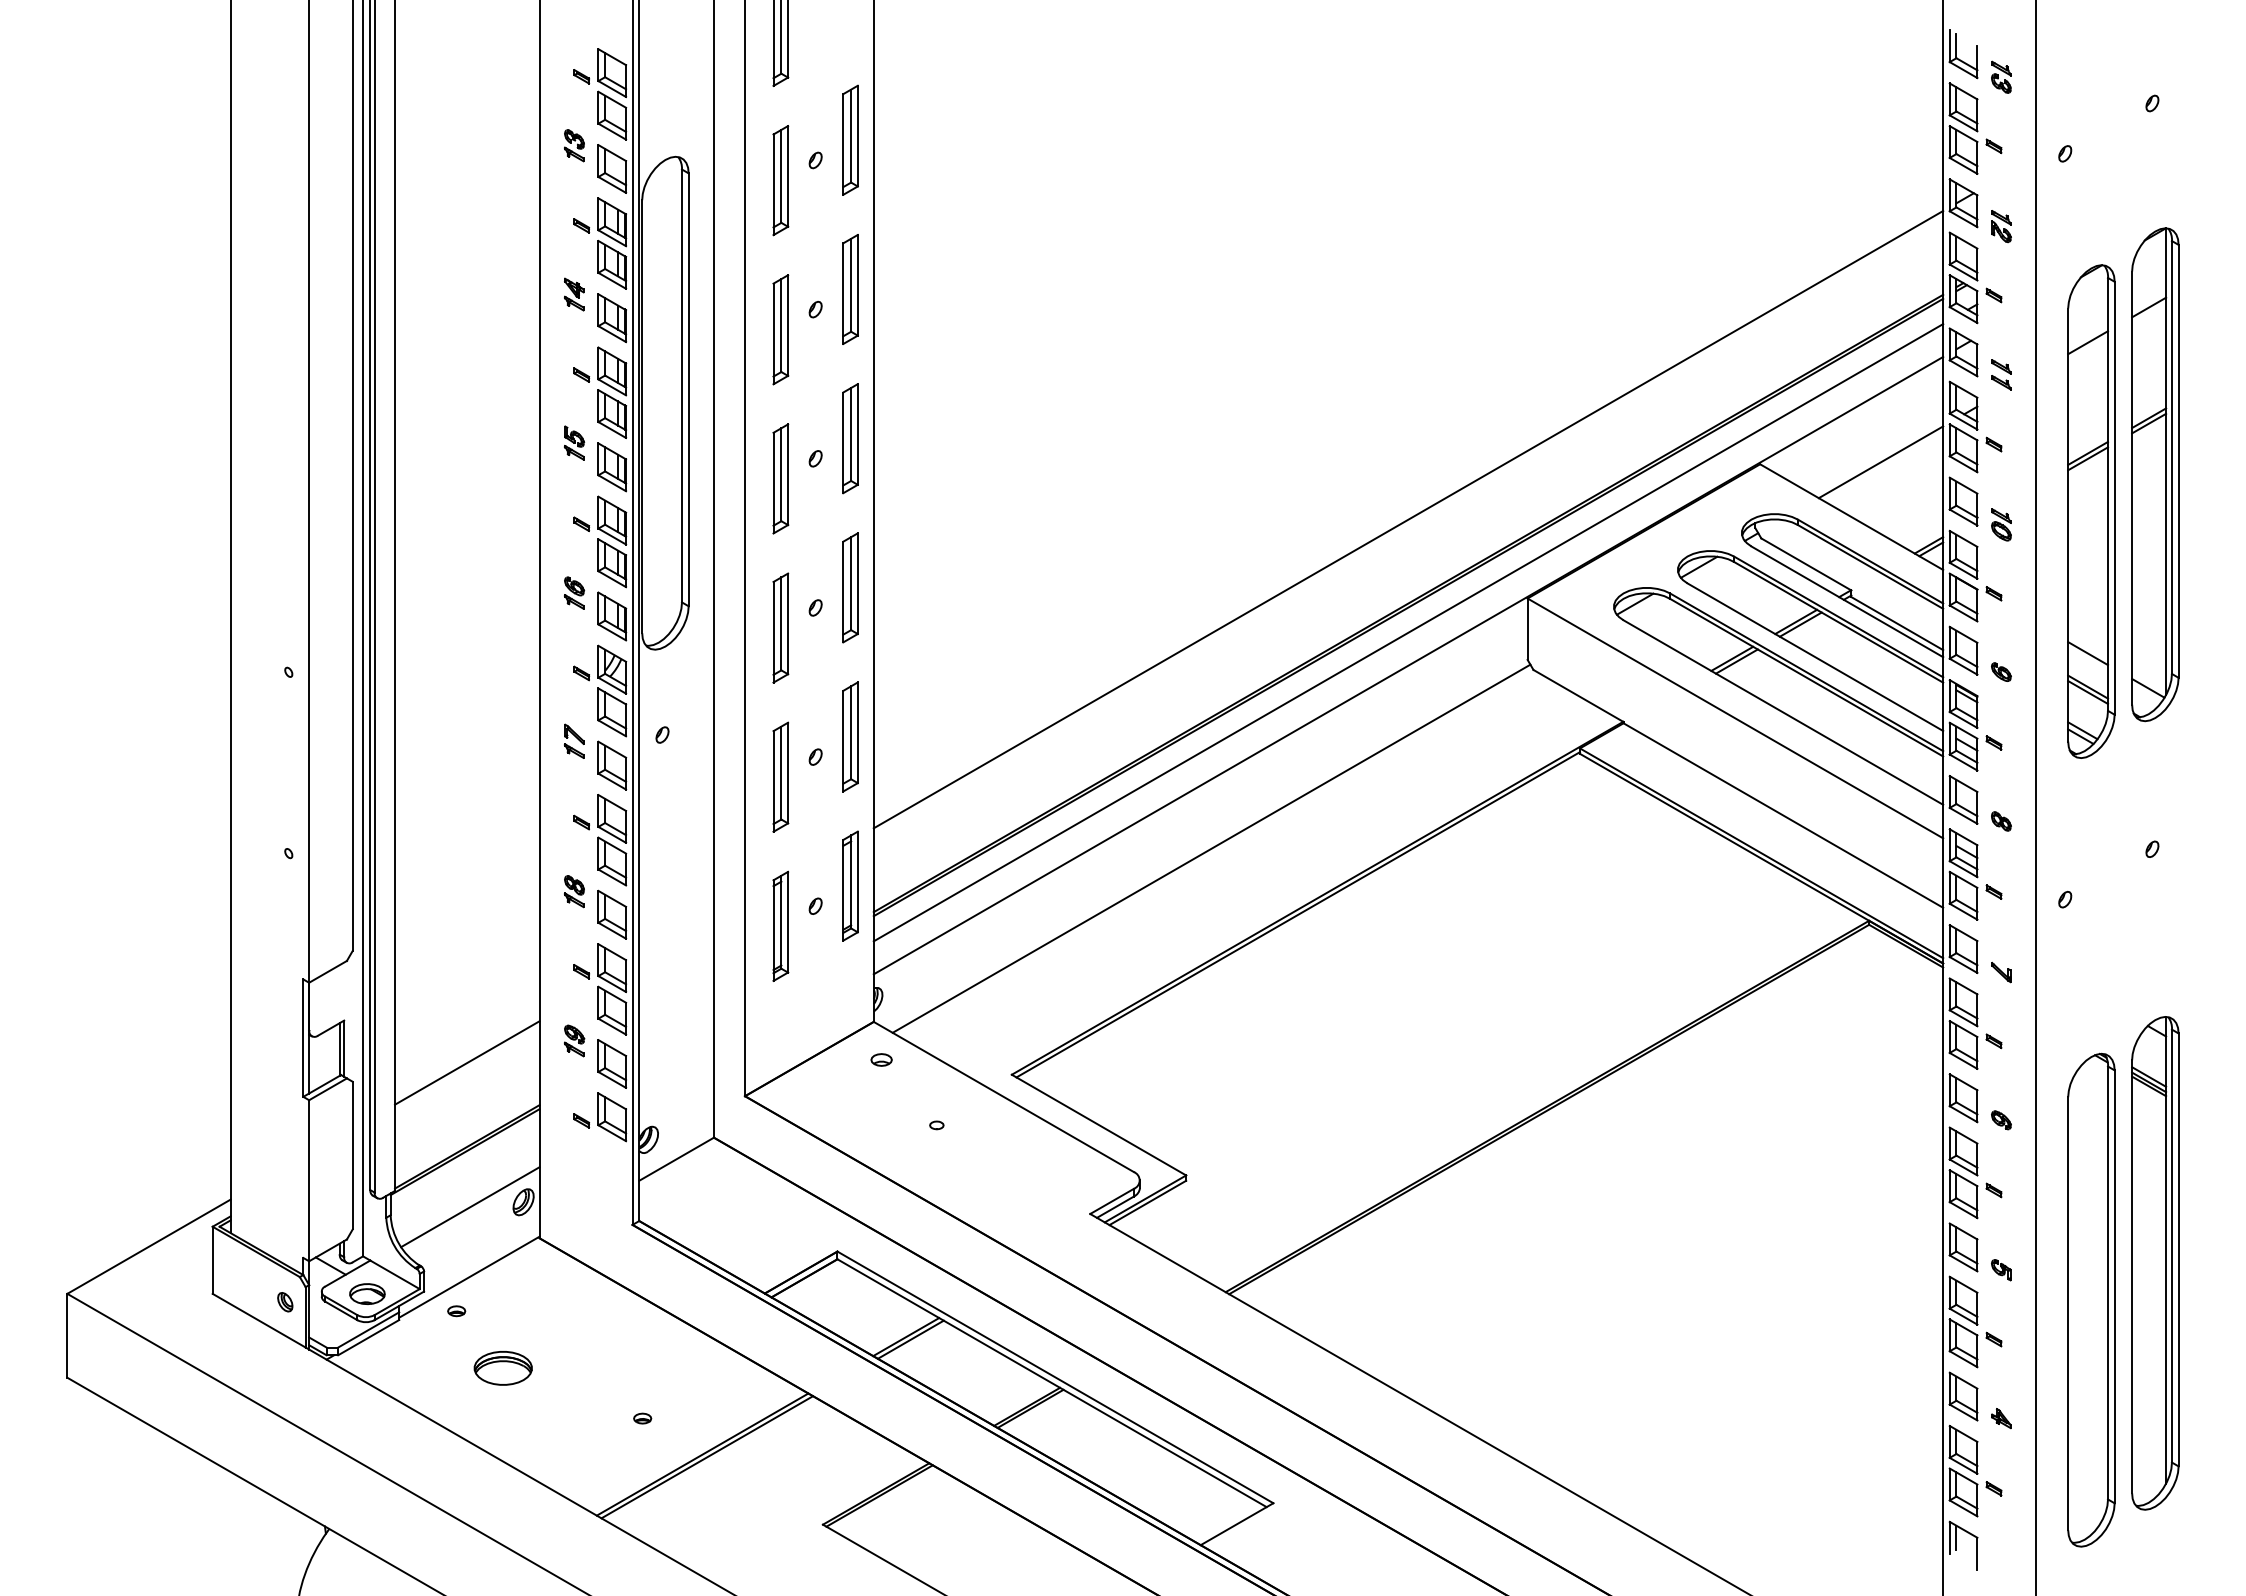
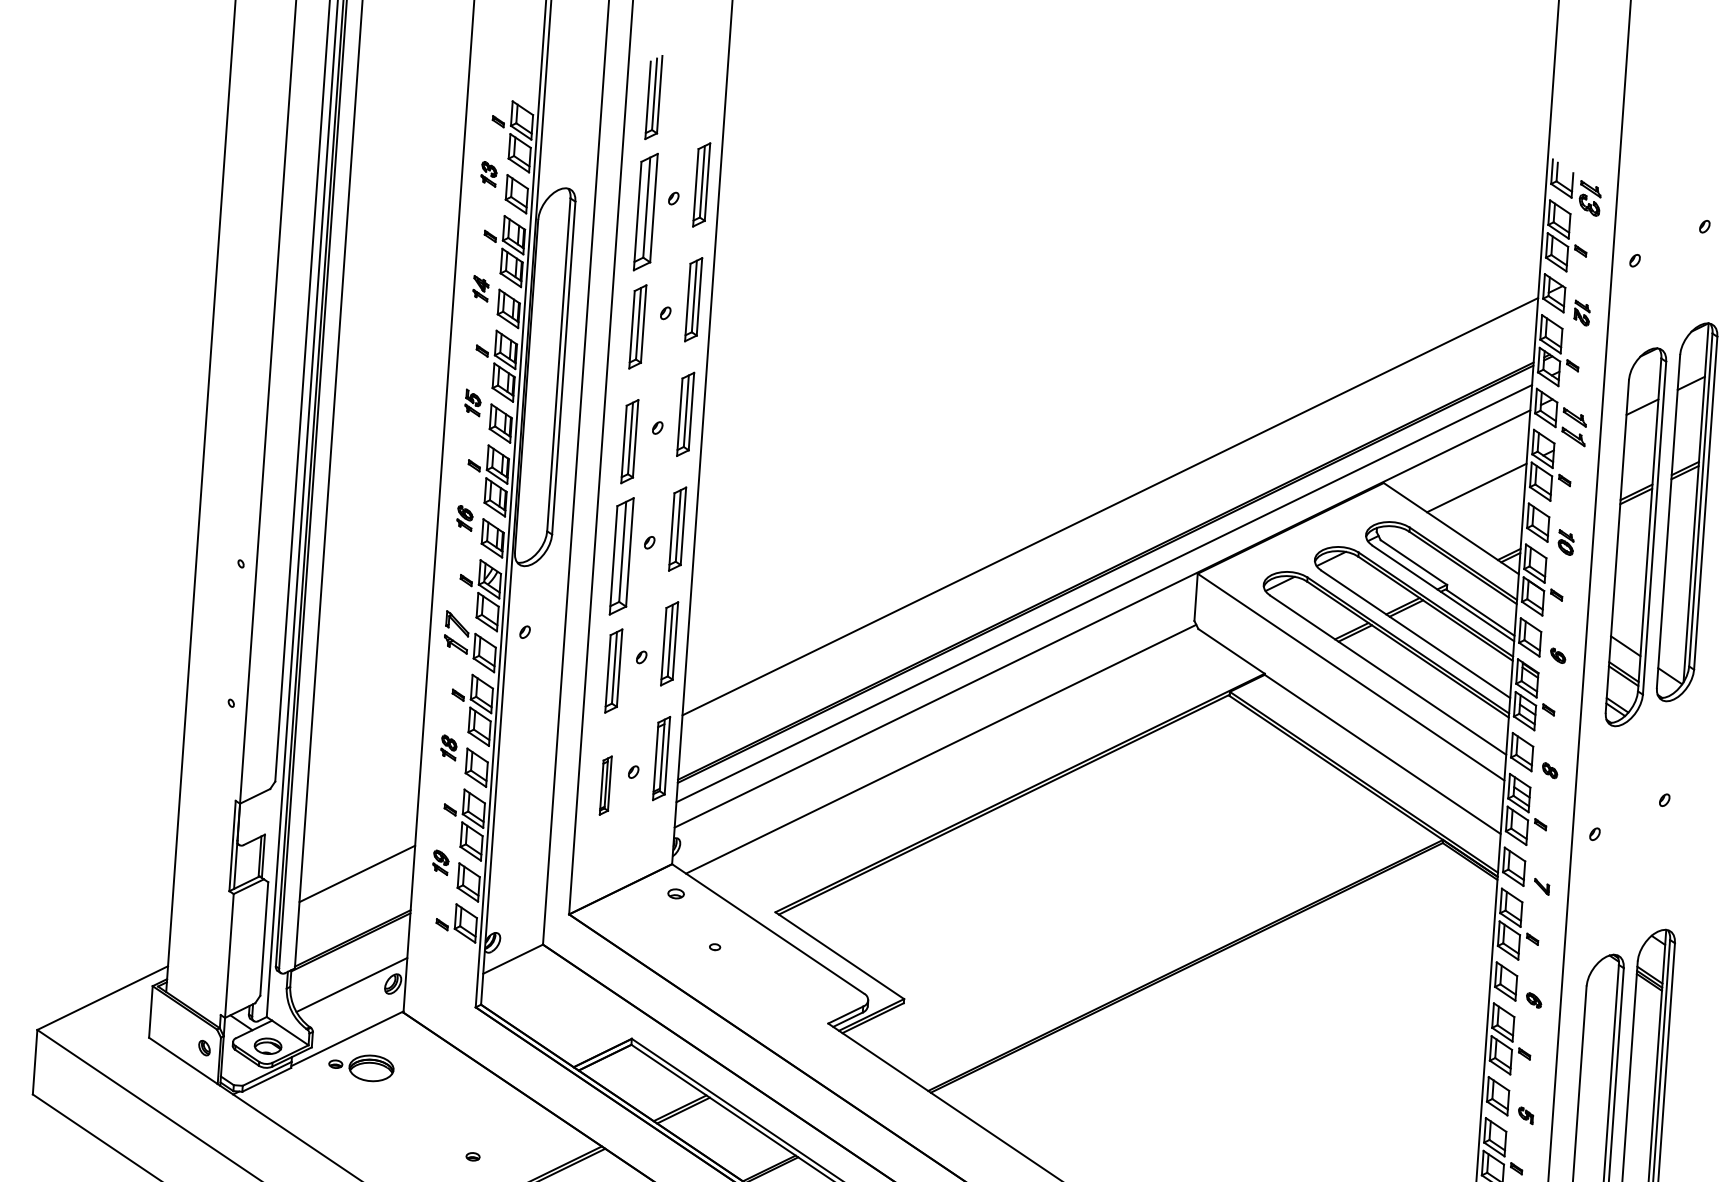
part: (2001, 76) -> (1590, 197), size x1.4
part: (780, 180) -> (645, 212), size x1.4
part: (2001, 374) -> (1574, 426), size x1.6
part: (780, 627) -> (621, 555), size x1.4
part: (574, 740) -> (457, 631), size x1.6
part: (780, 925) -> (605, 785), size x0.7
part: (502, 1368) -> (370, 1068), moved

